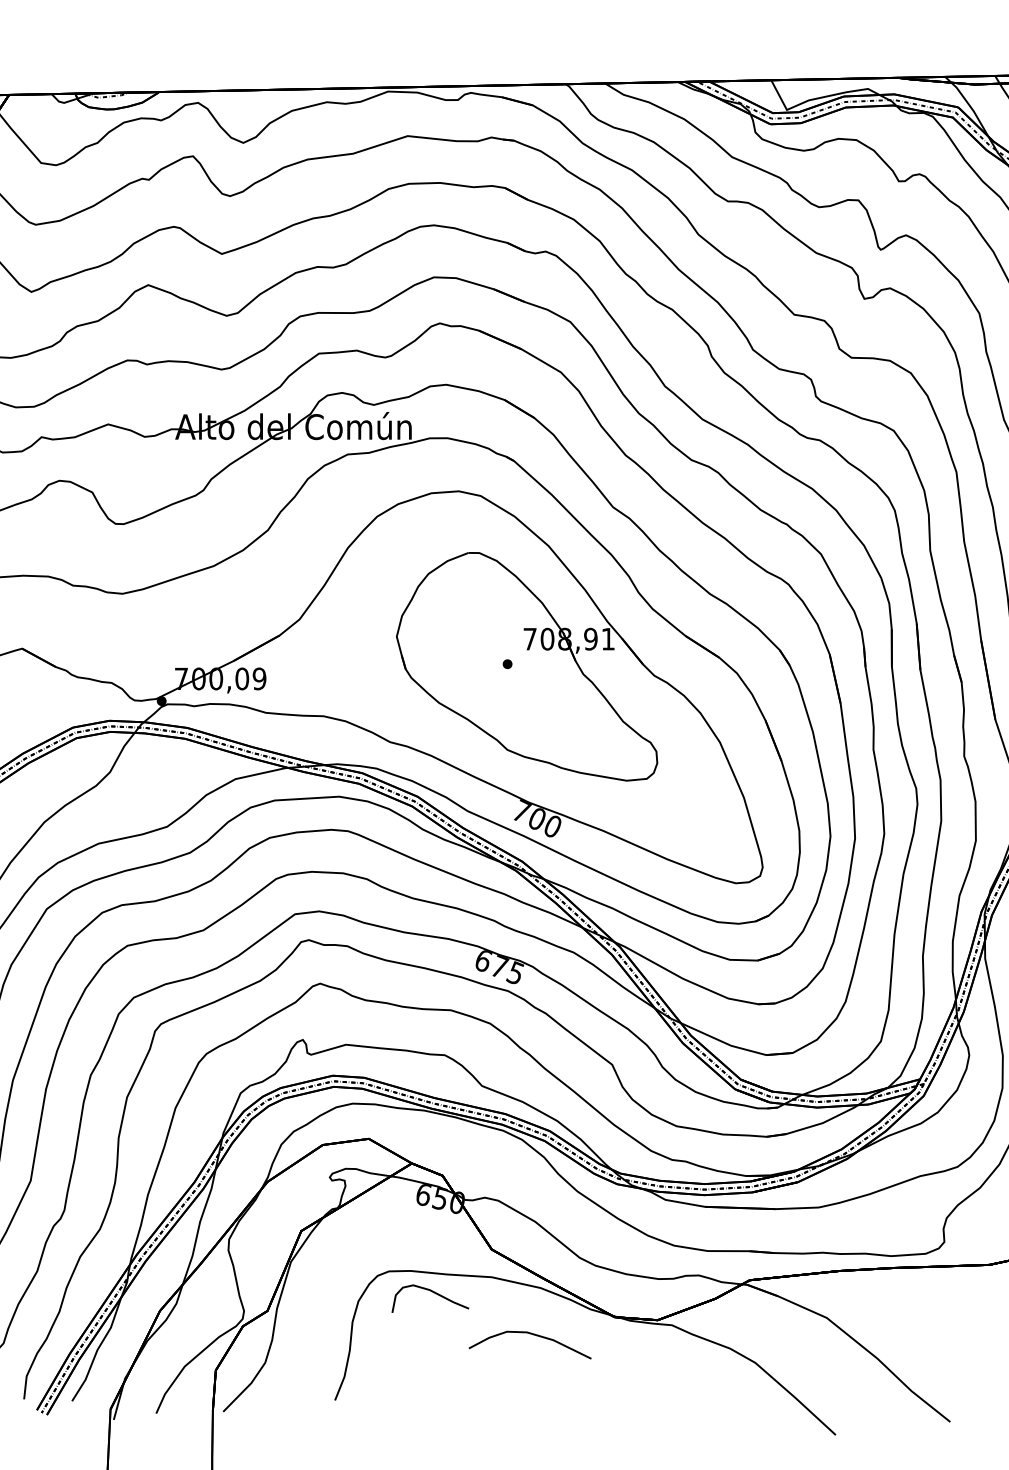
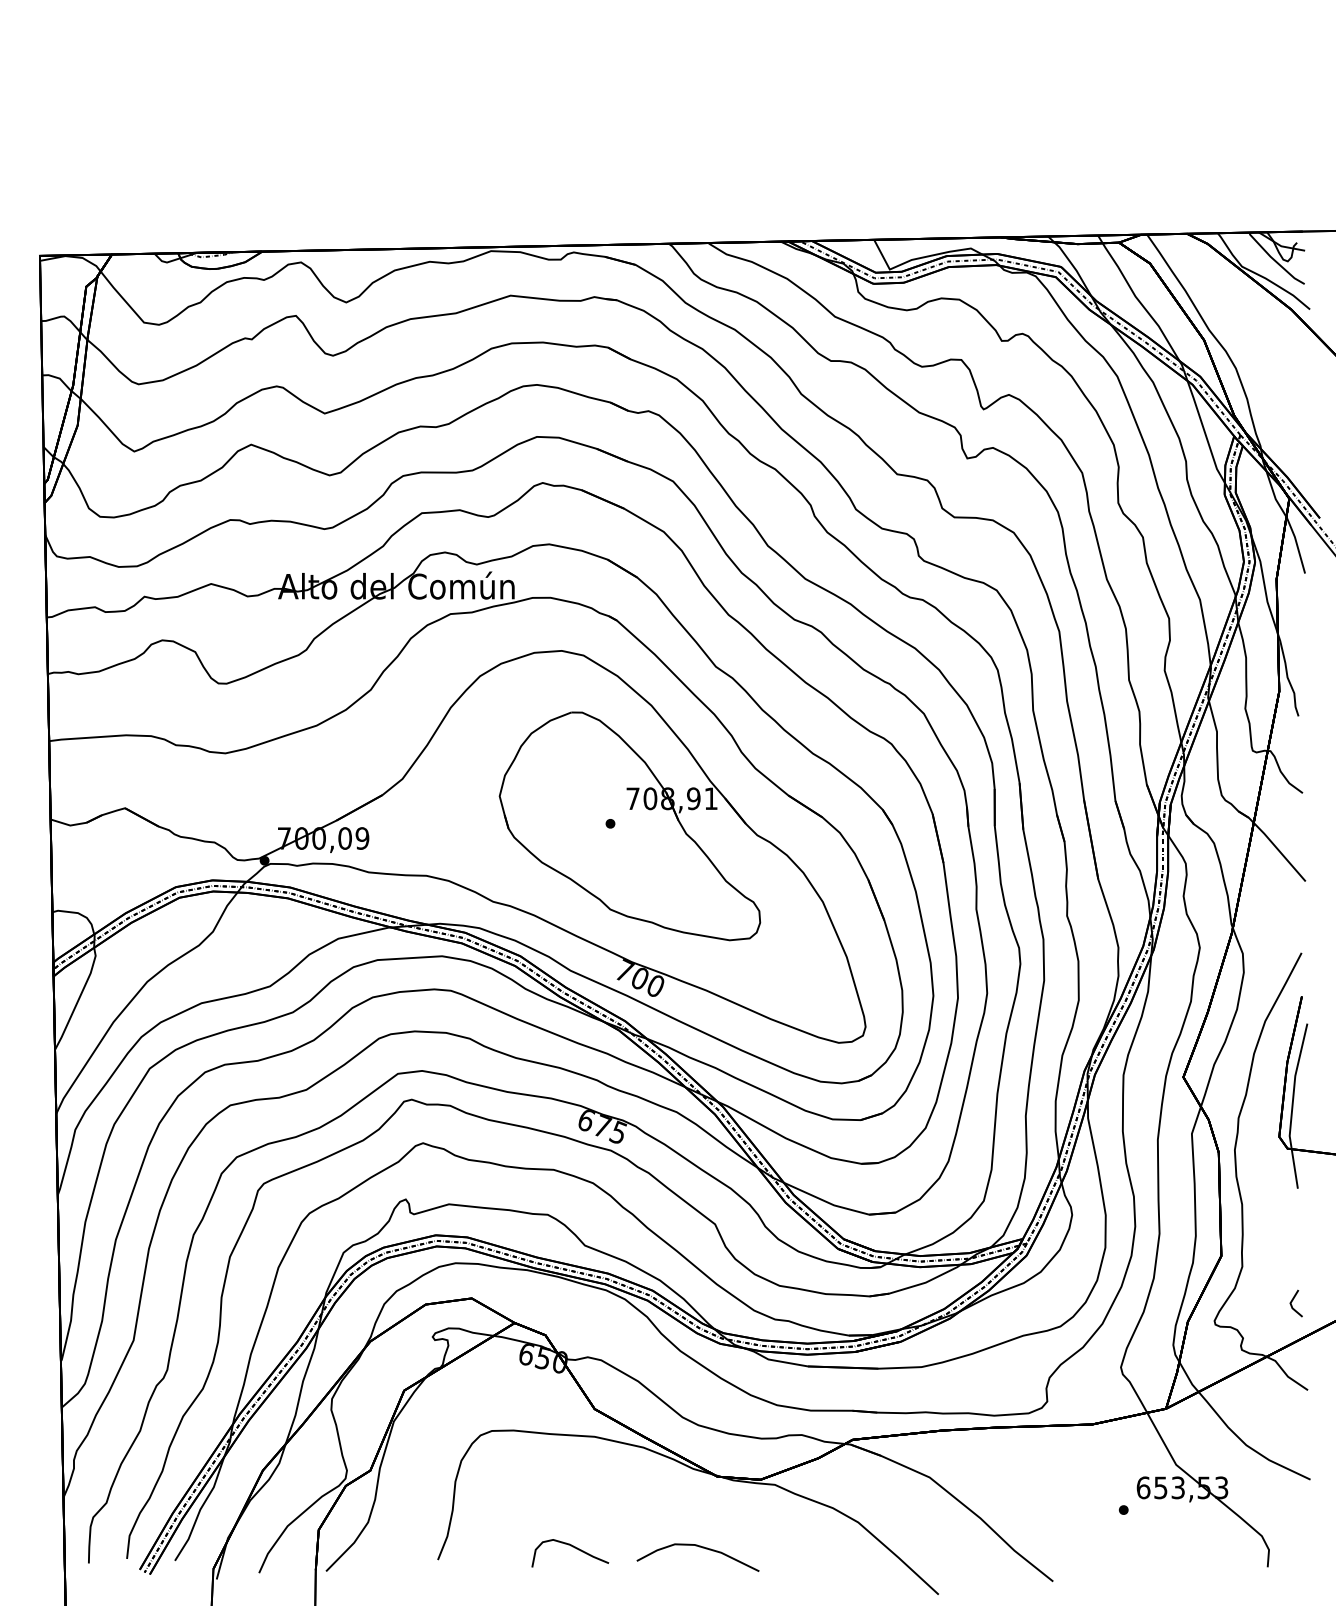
curve: (432, 1292) -> (572, 1547), moved
curve: (531, 1334) -> (699, 1547), moved

